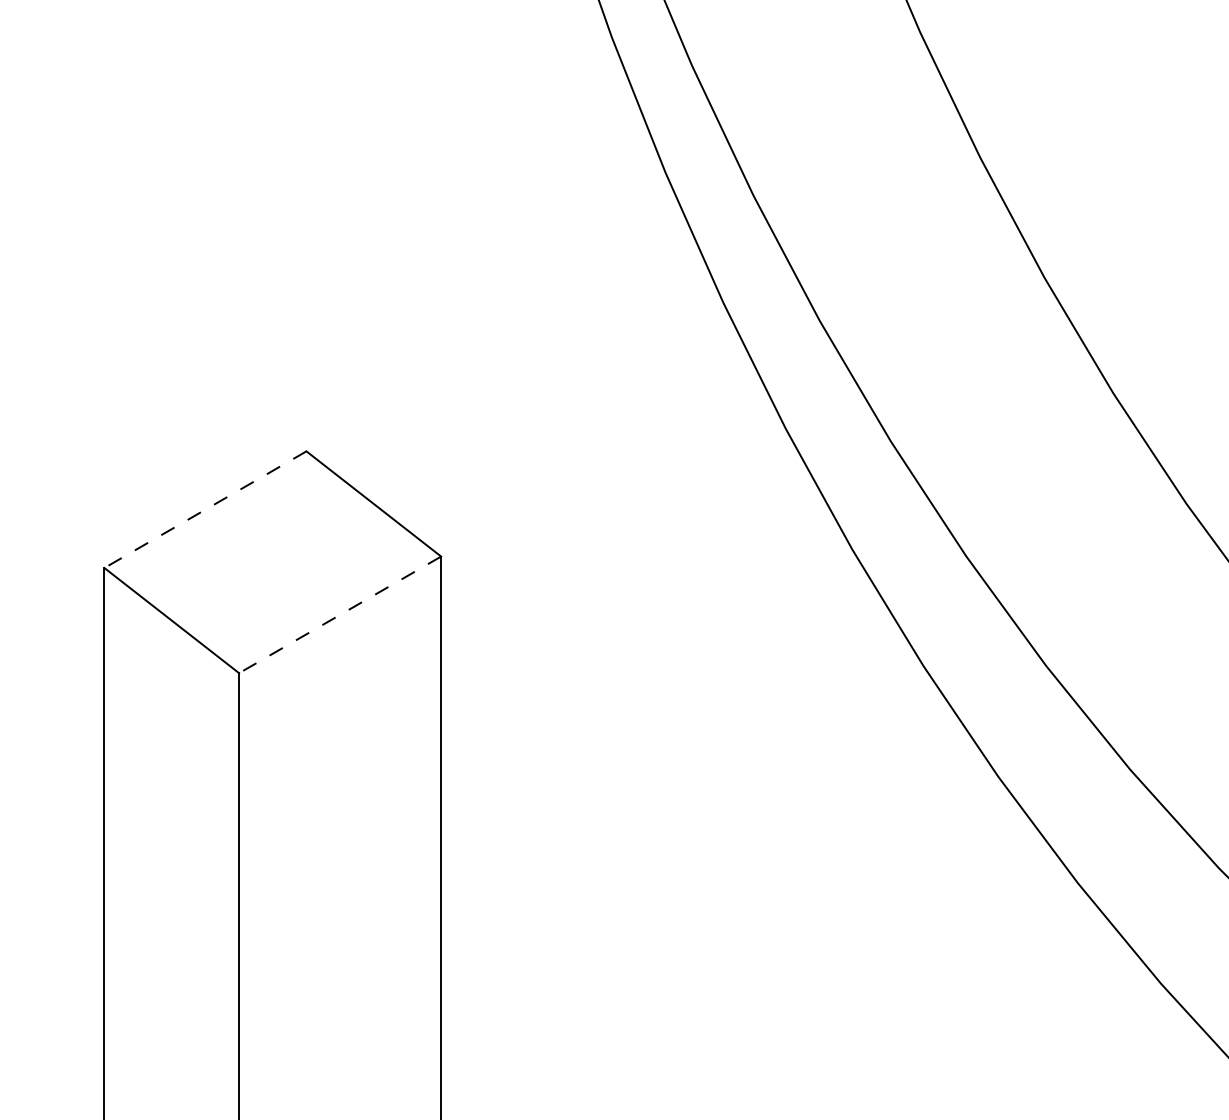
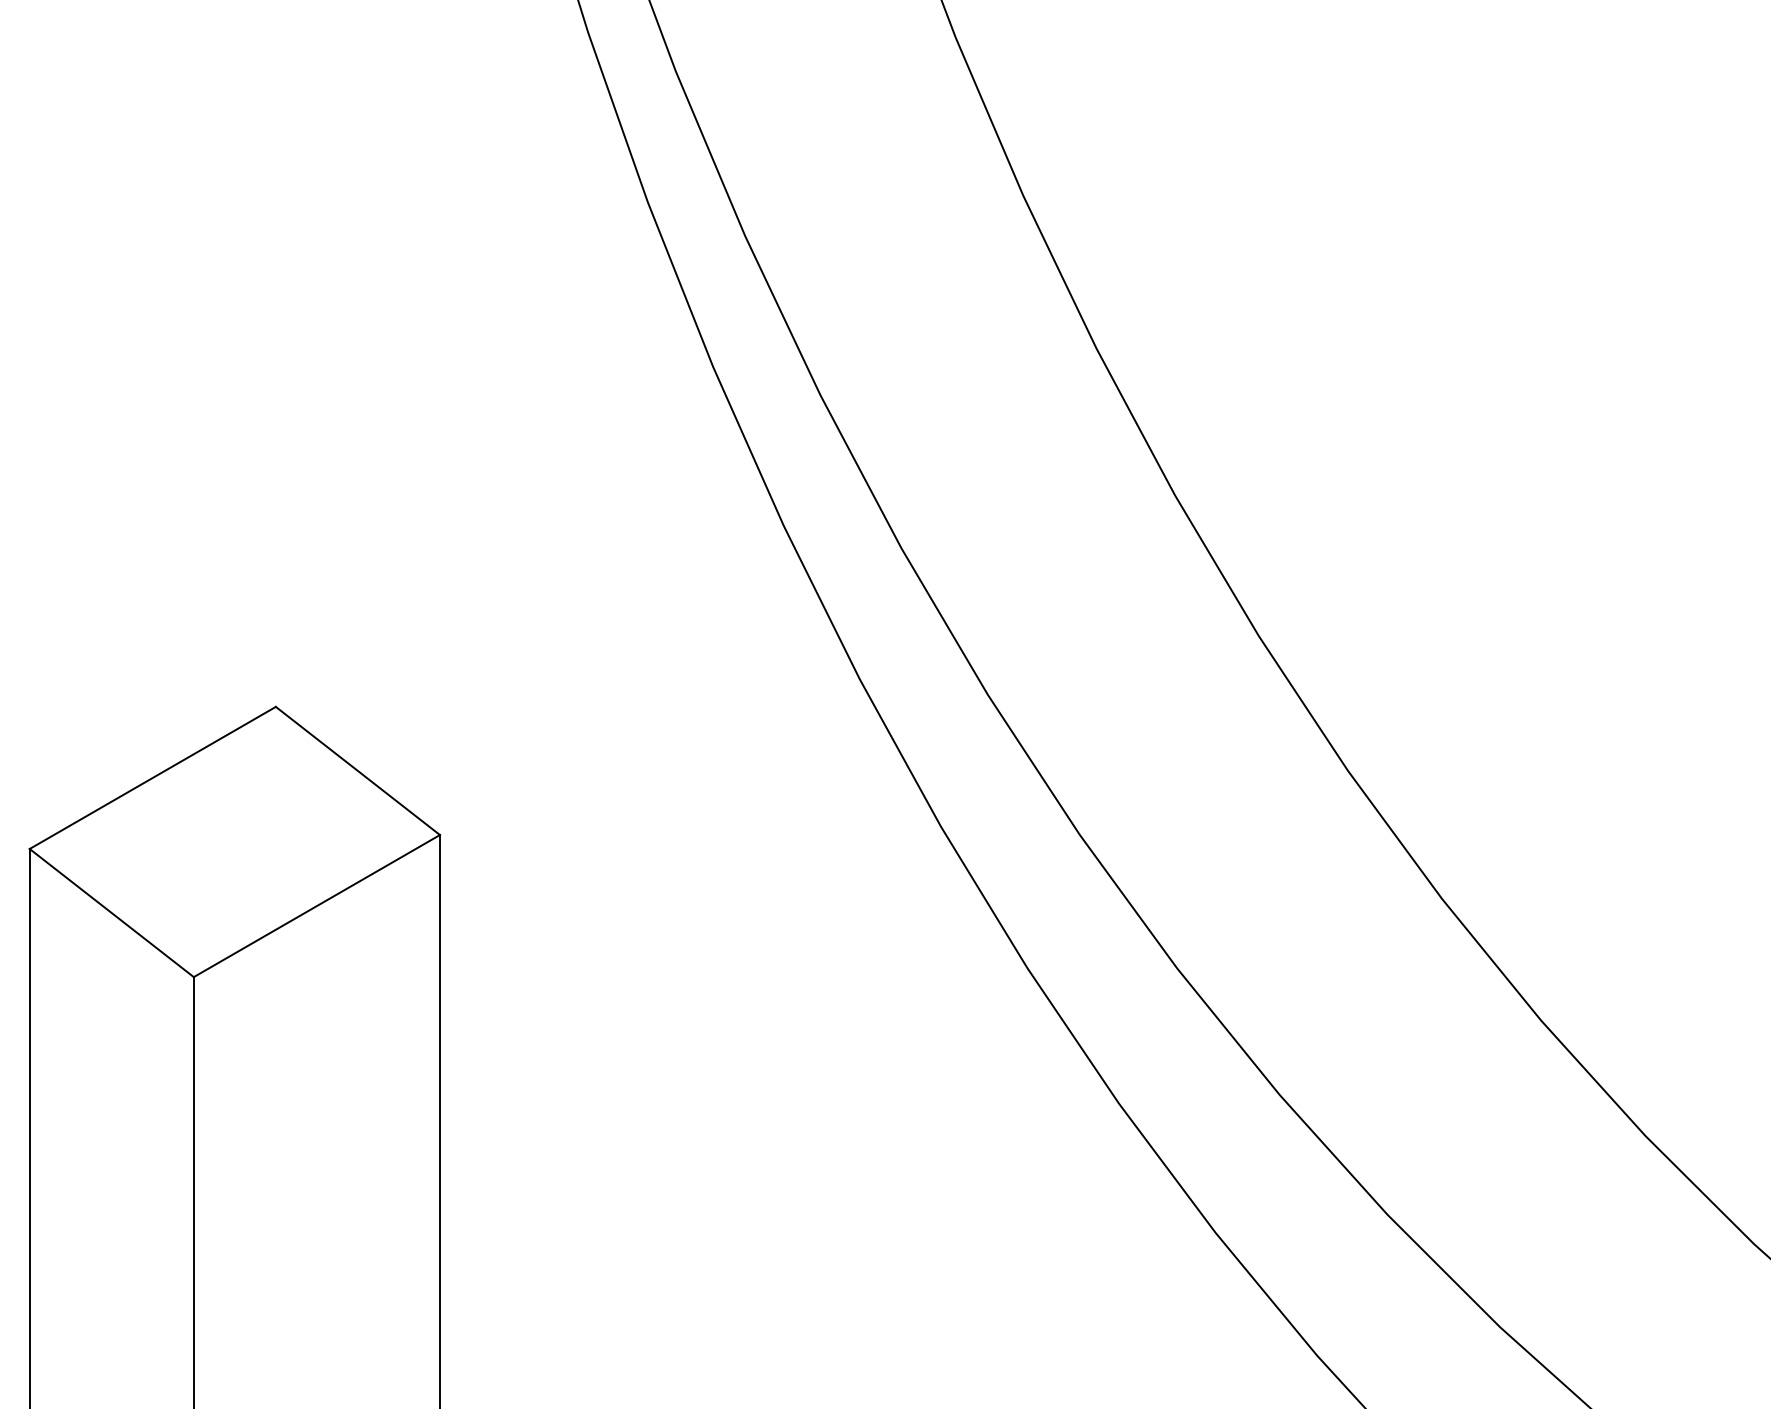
line: (205, 510) -> (152, 778), dashed -> solid
line: (339, 615) -> (316, 906), dashed -> solid

